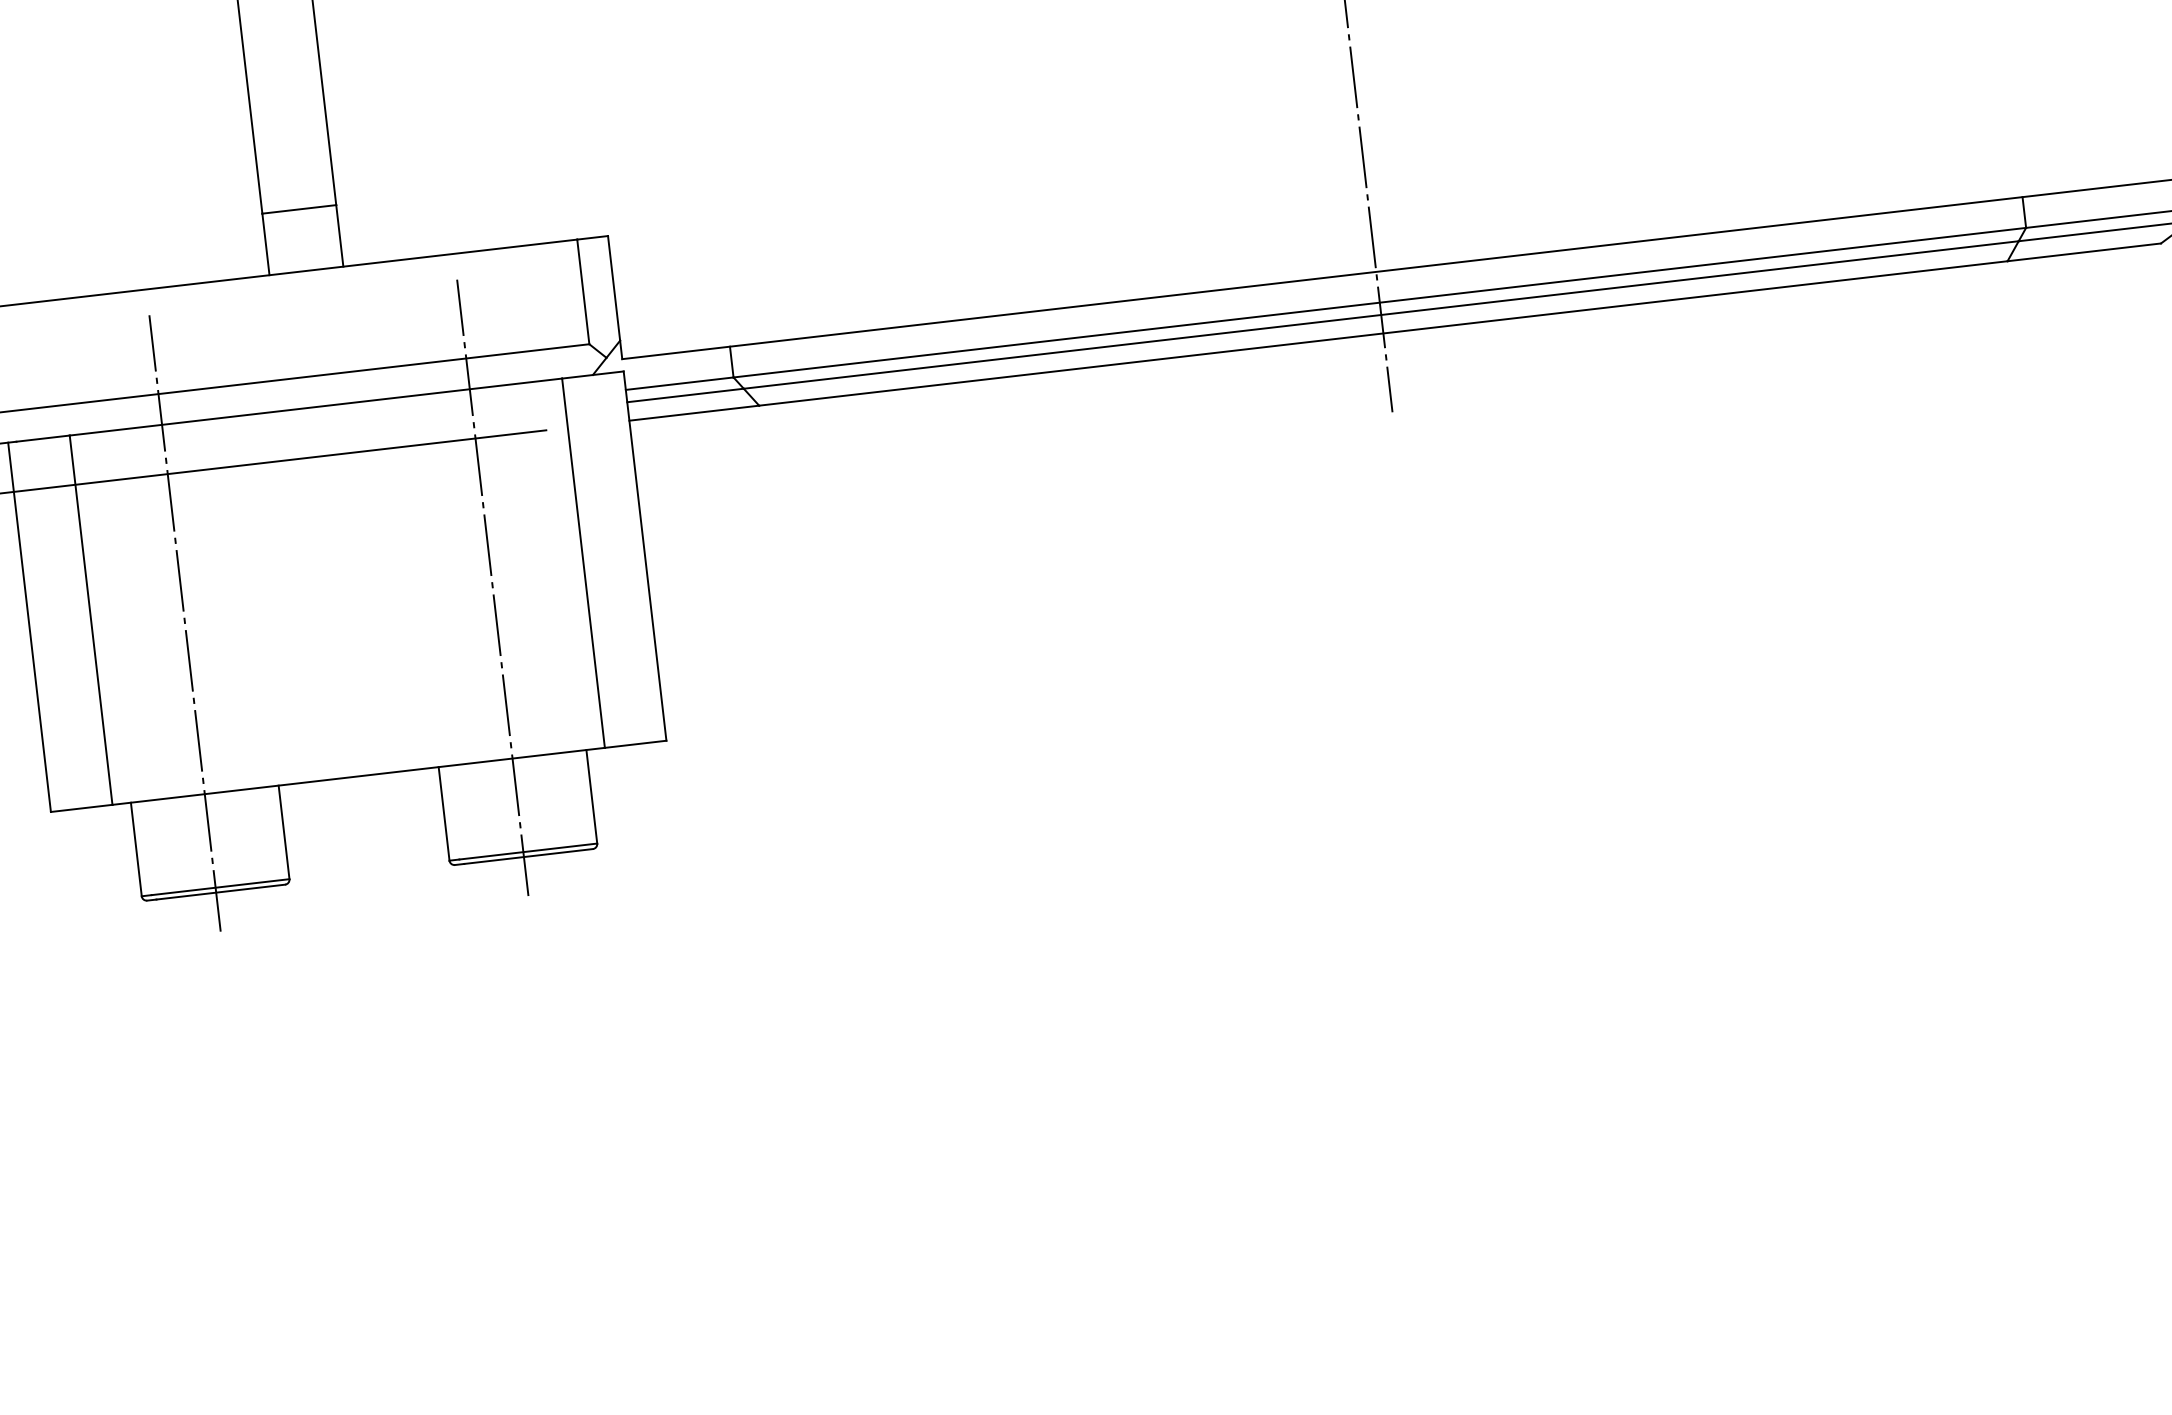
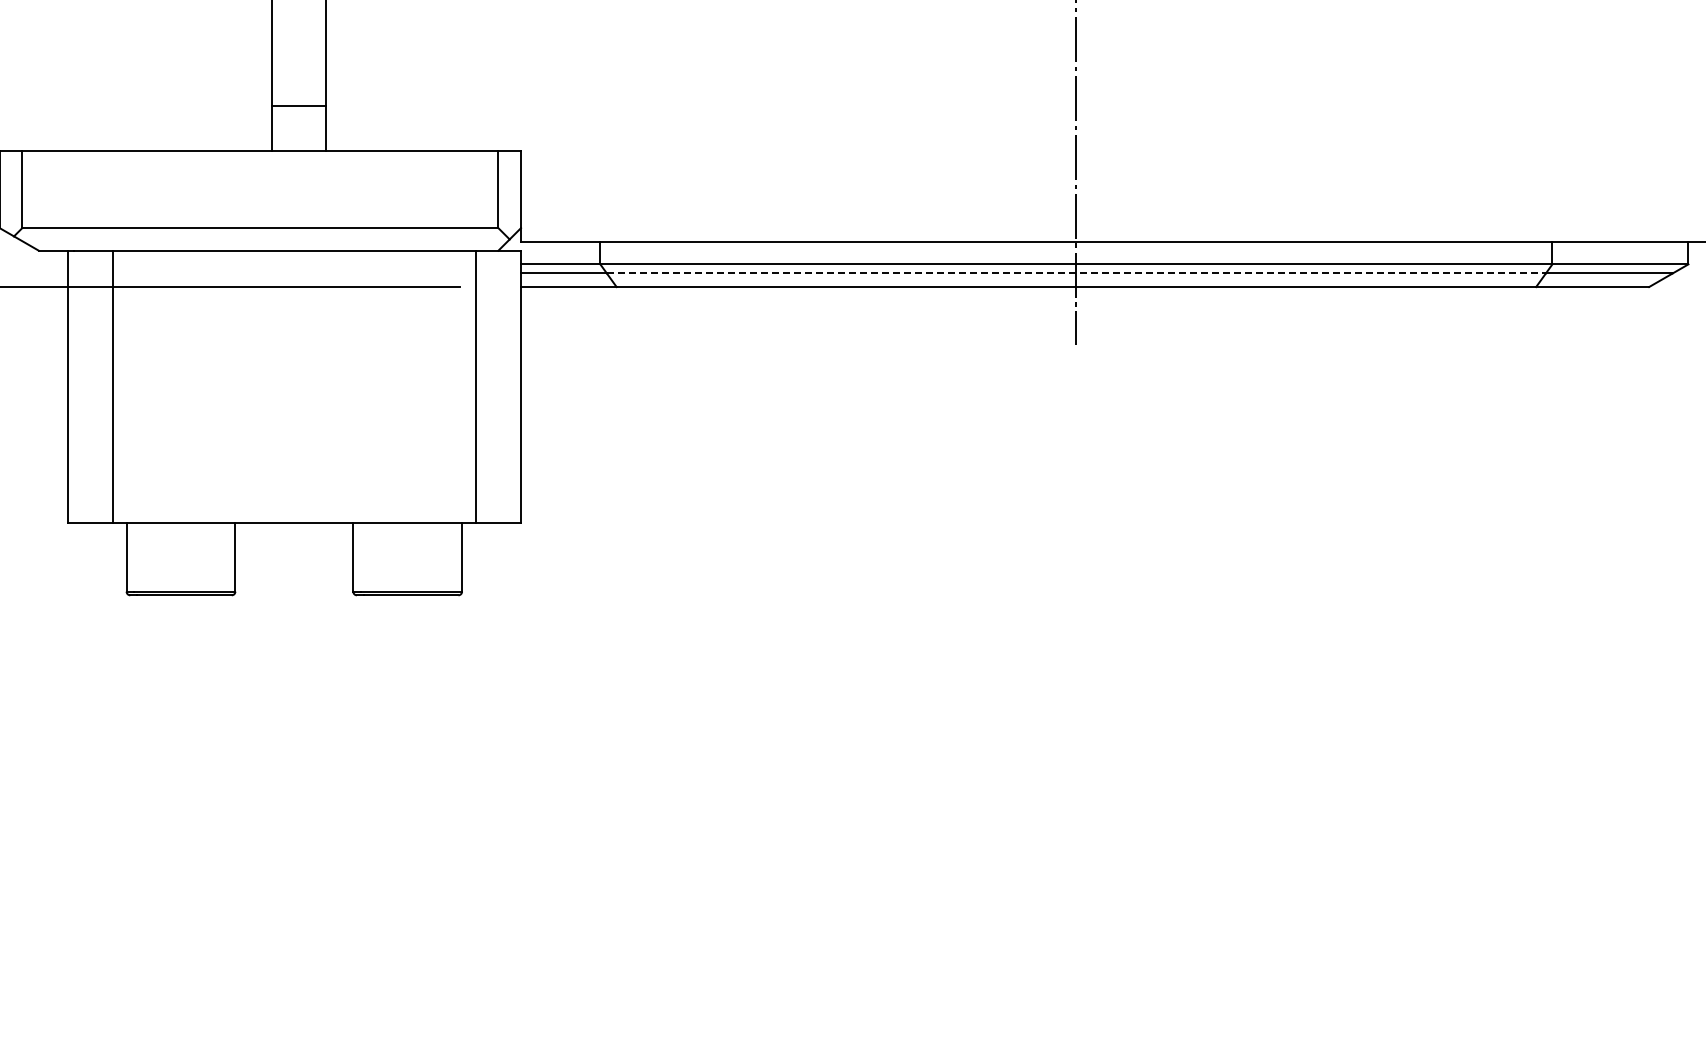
line: (1381, 315) -> (1076, 273), solid -> dashed
line: (492, 588) -> (407, 397), removed
line: (185, 623) -> (181, 397), removed

